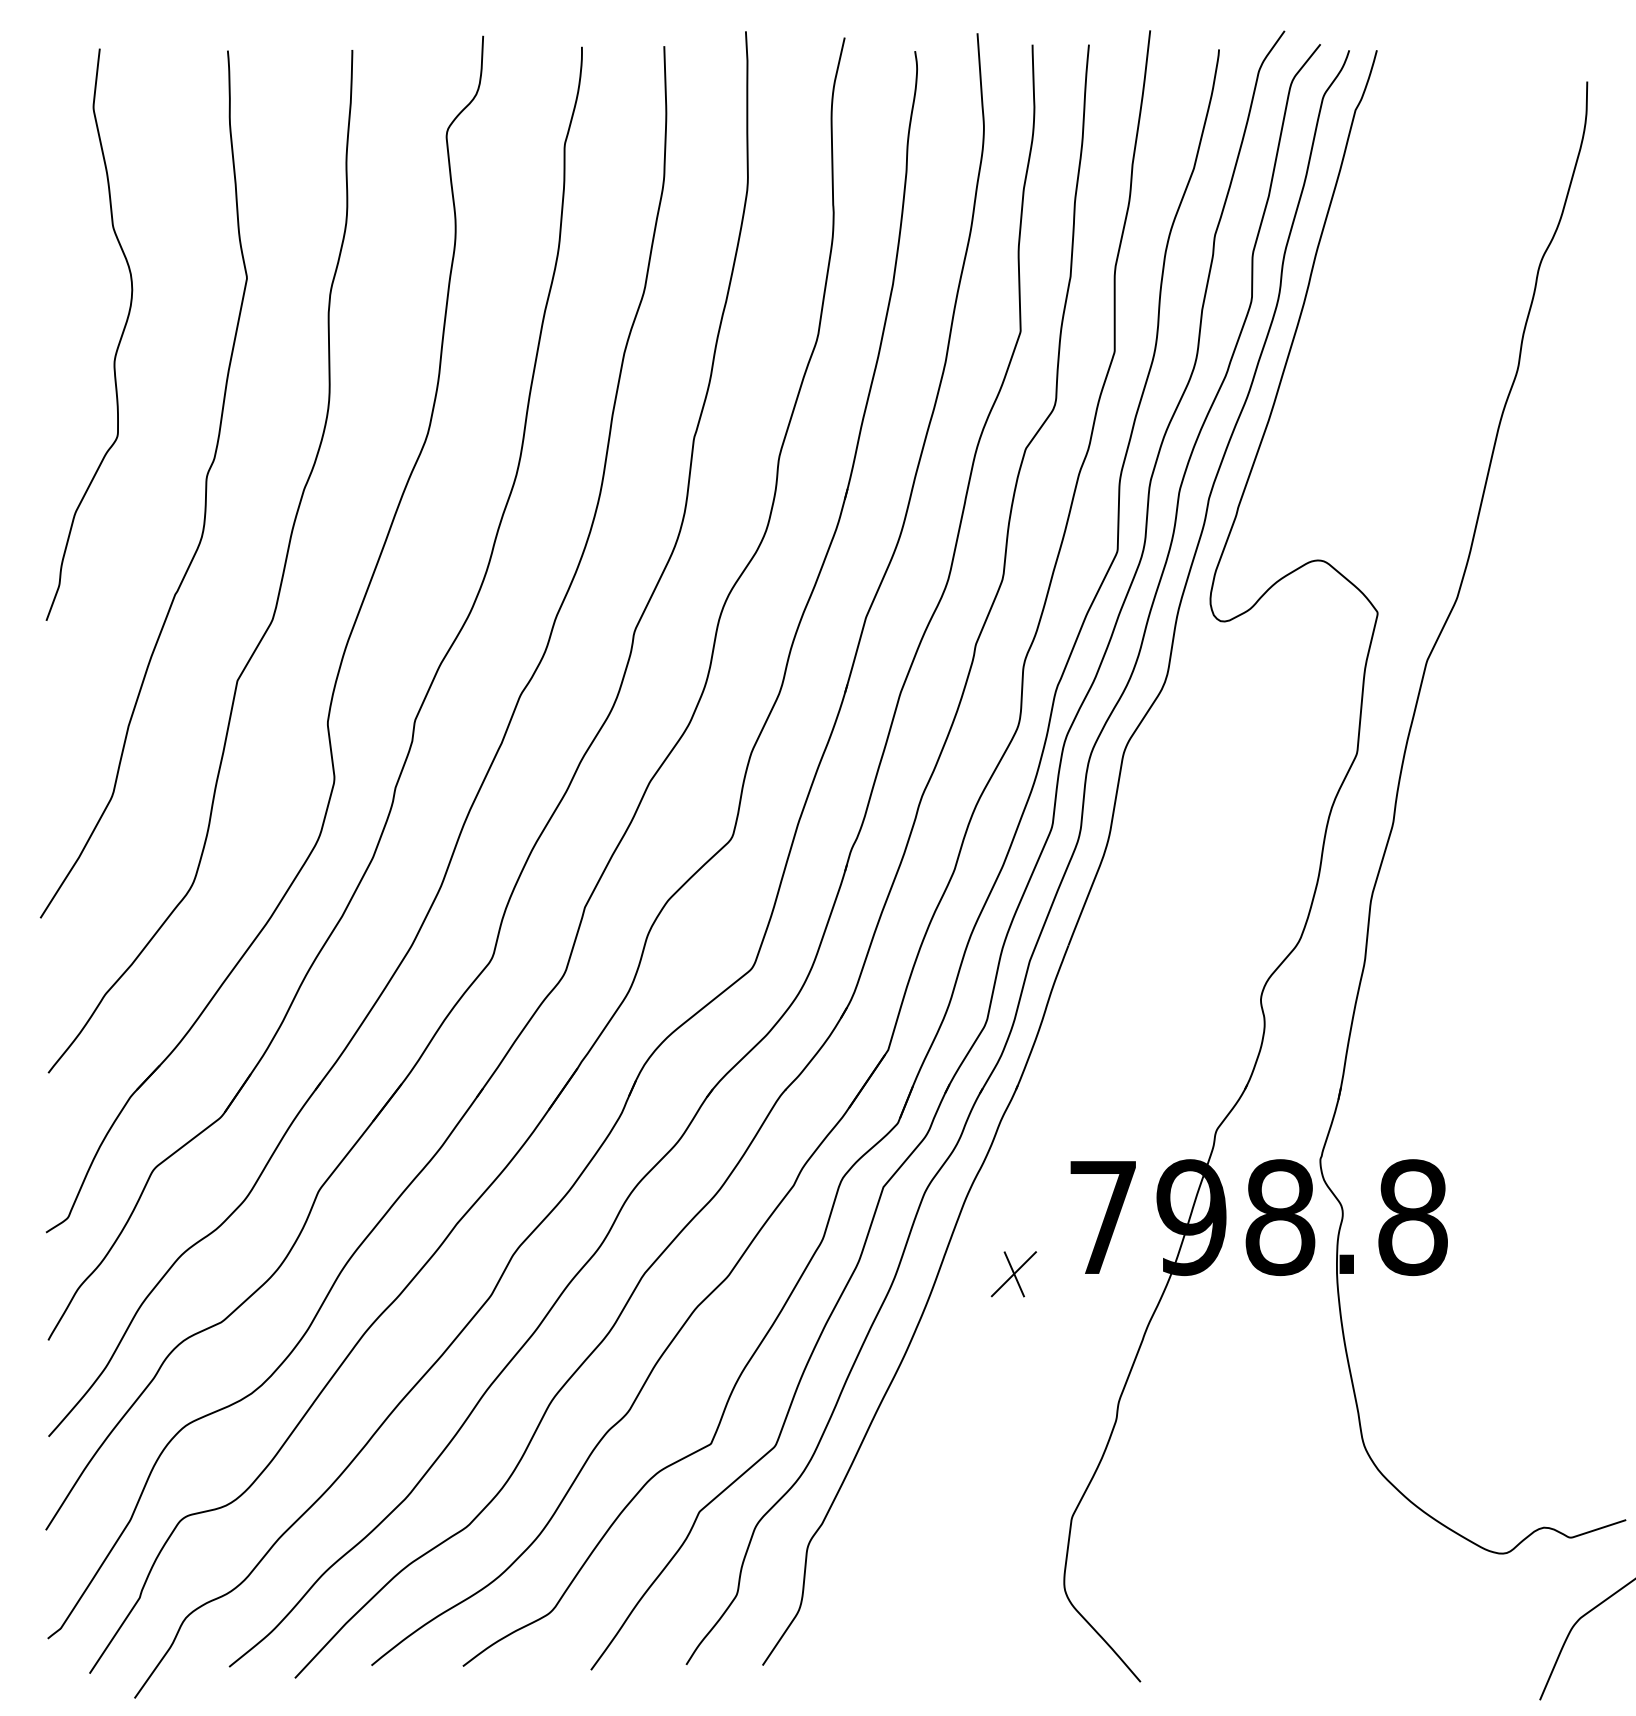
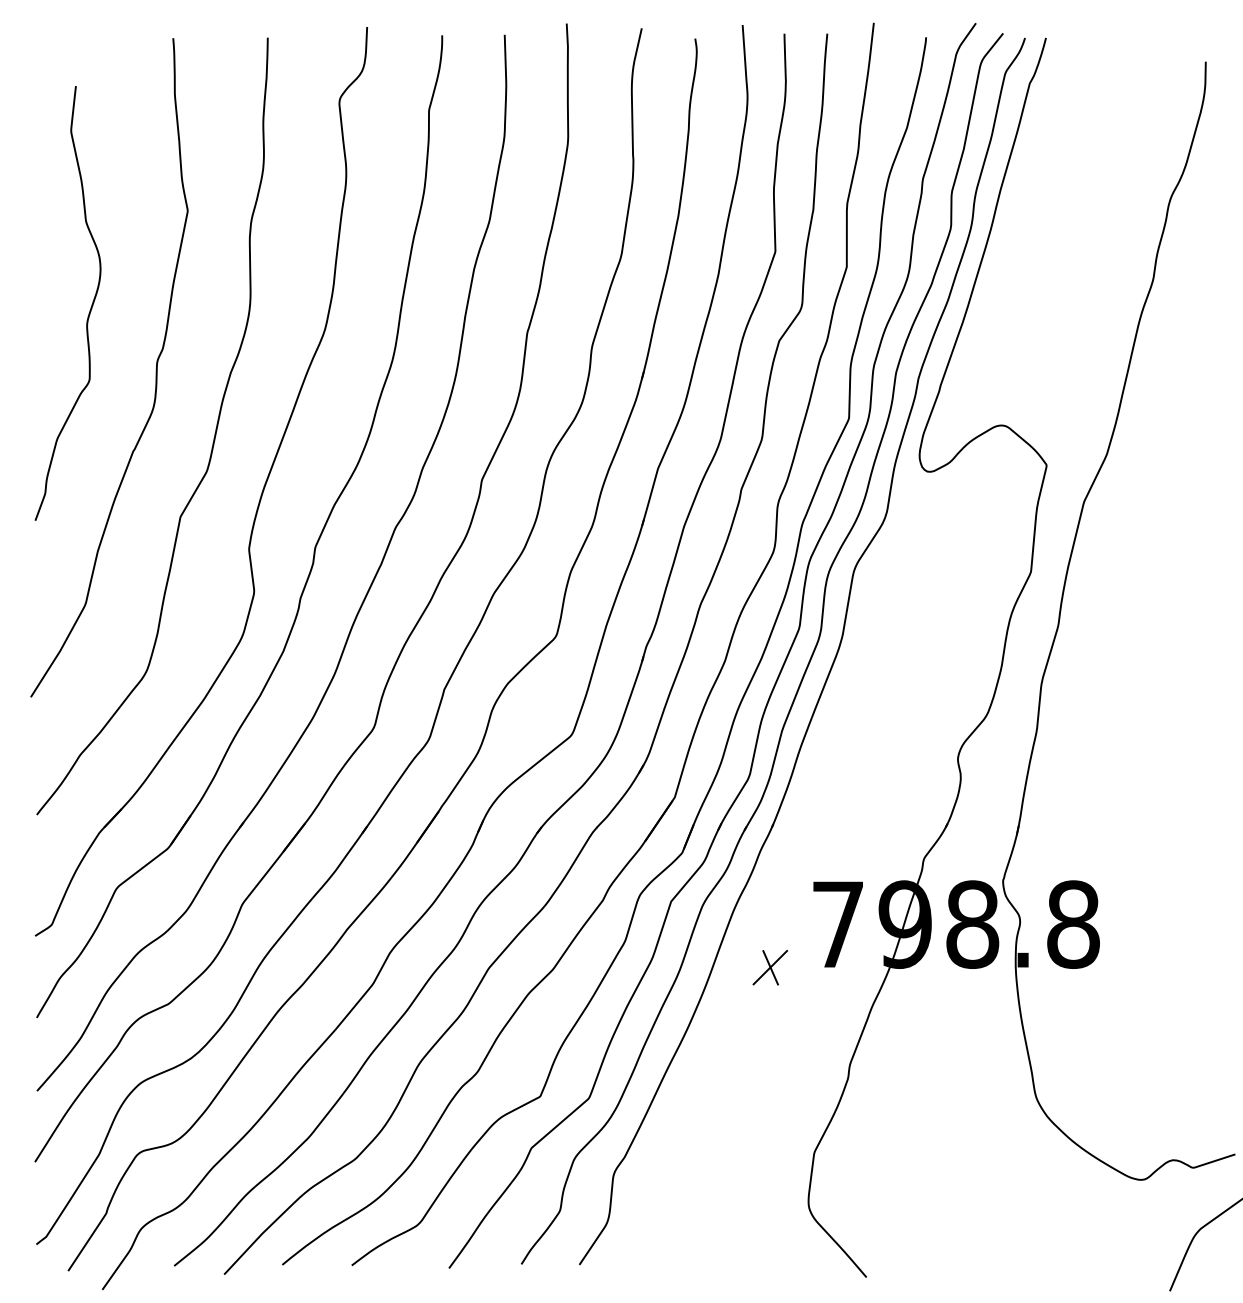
curve: (118, 342) -> (90, 309), moved

